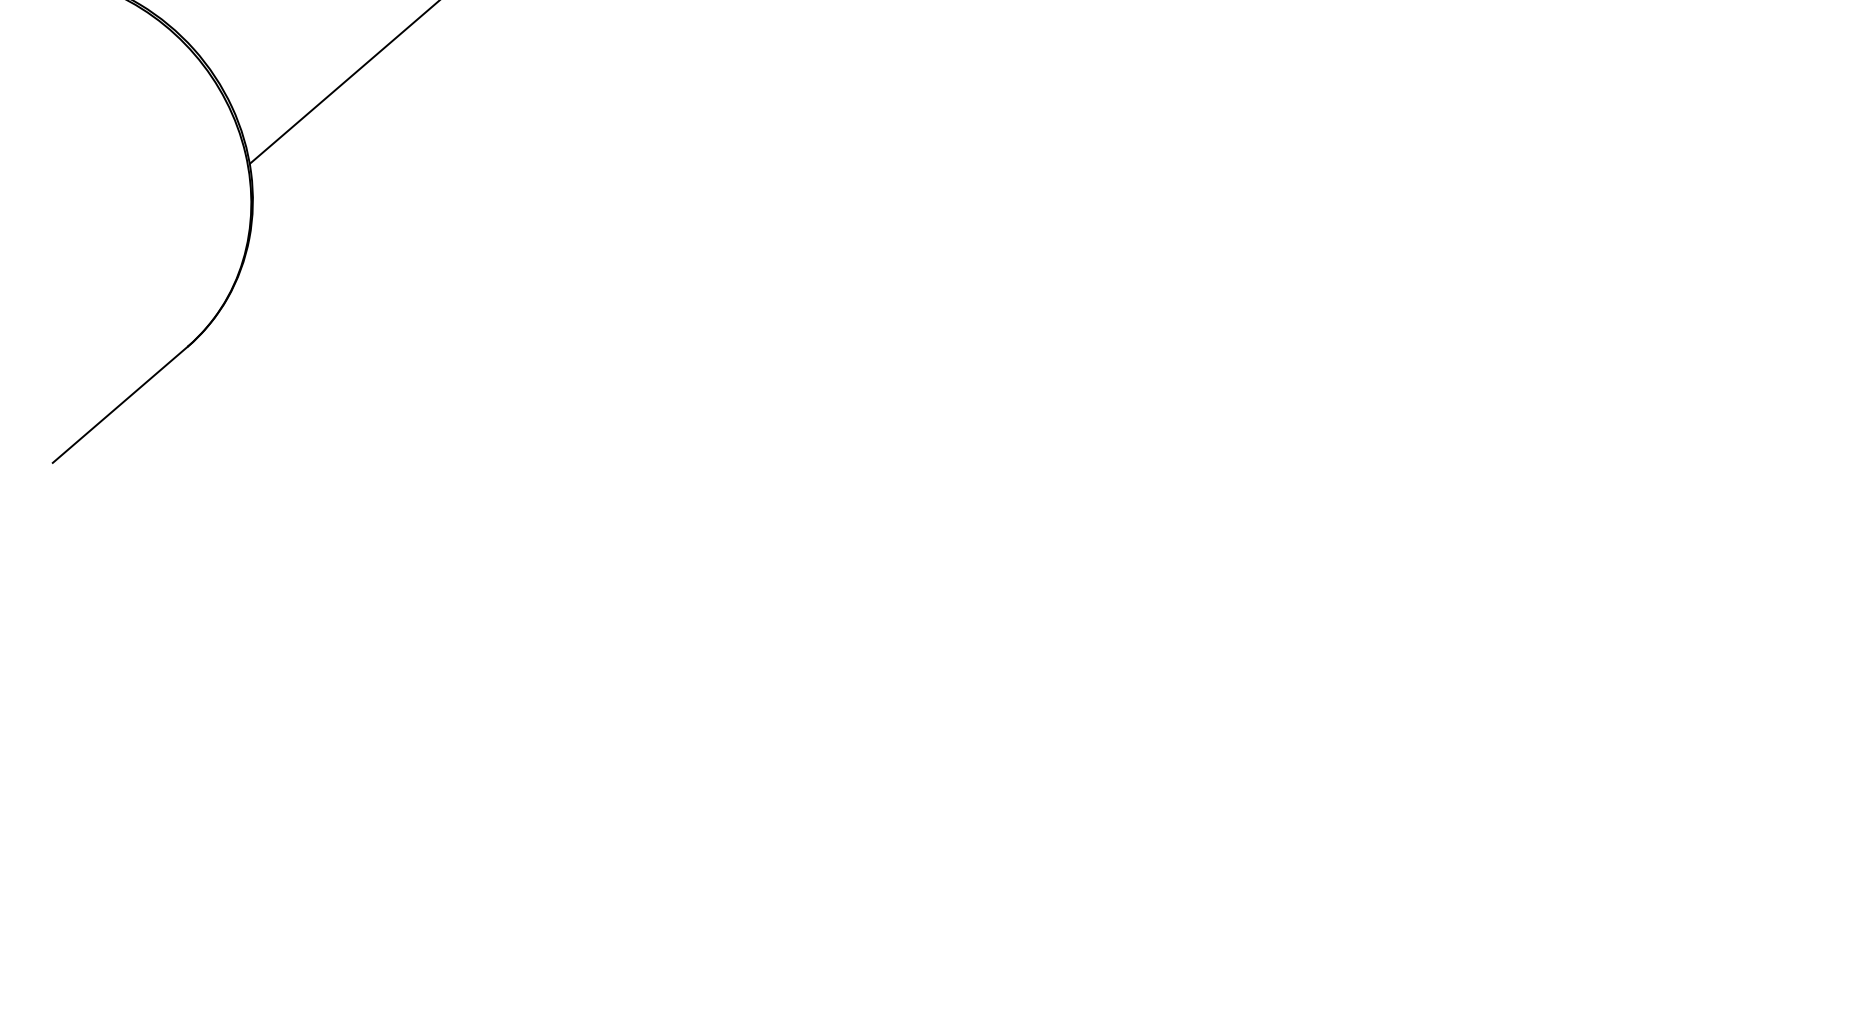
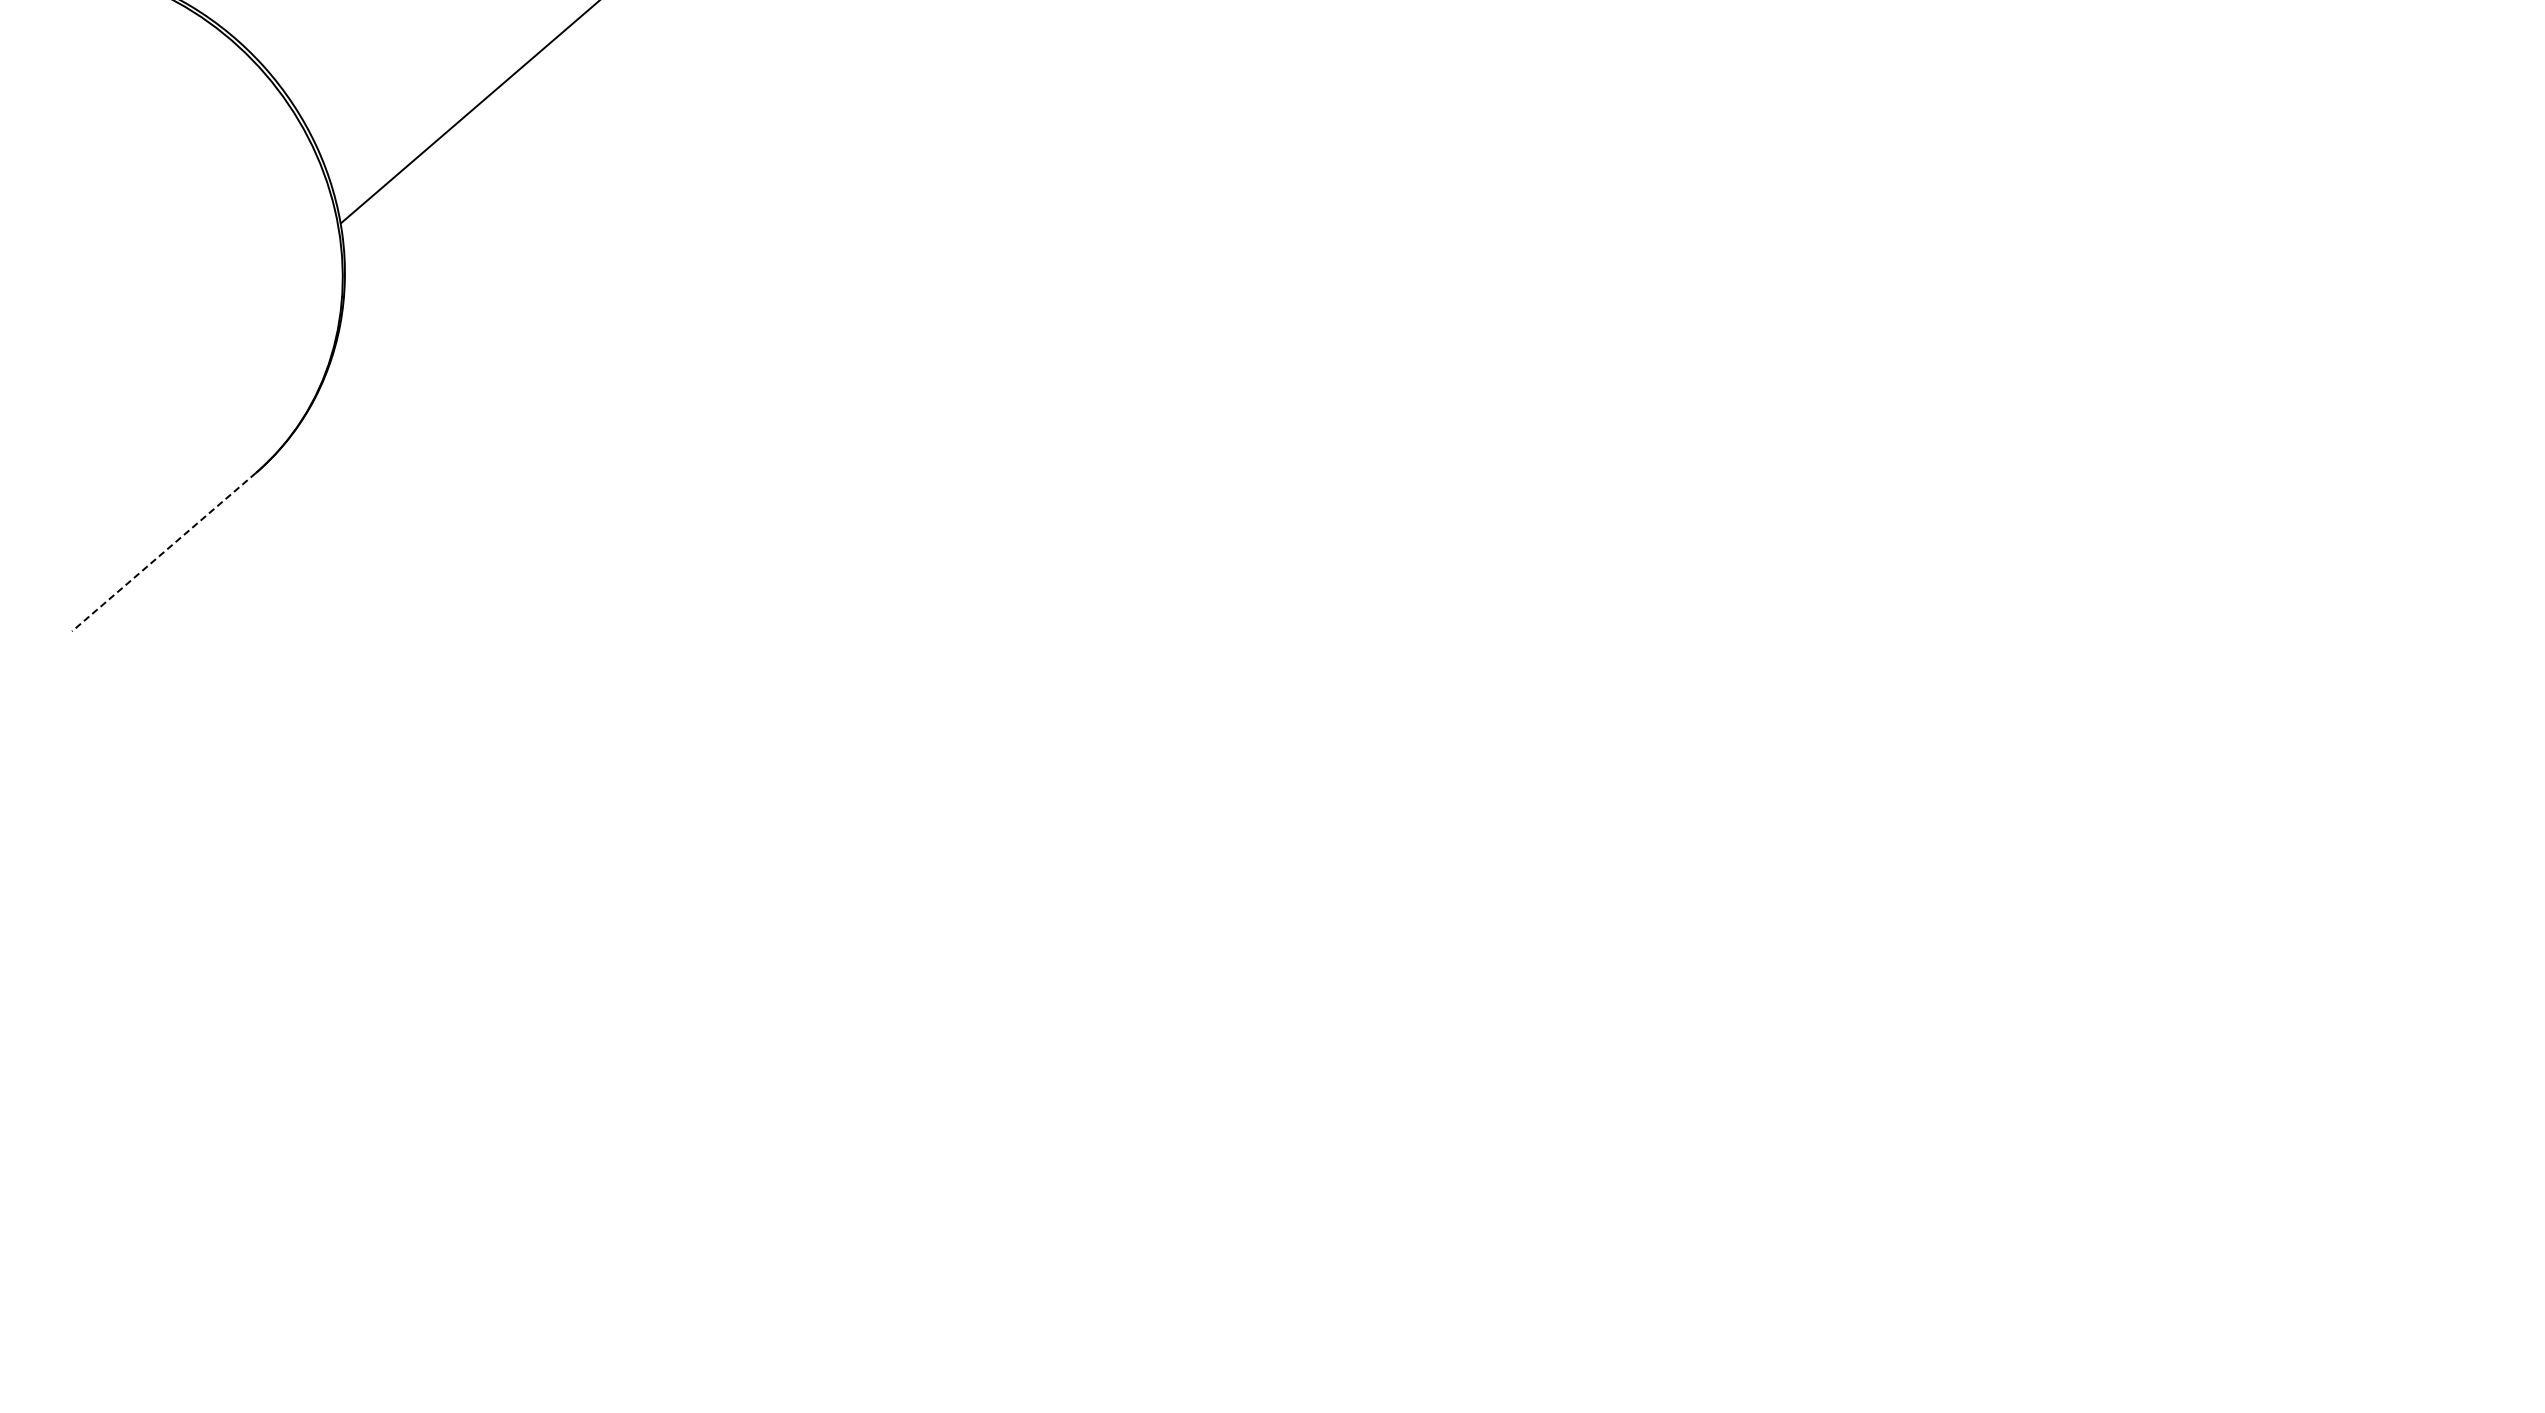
line: (119, 405) -> (163, 552), solid -> dashed

